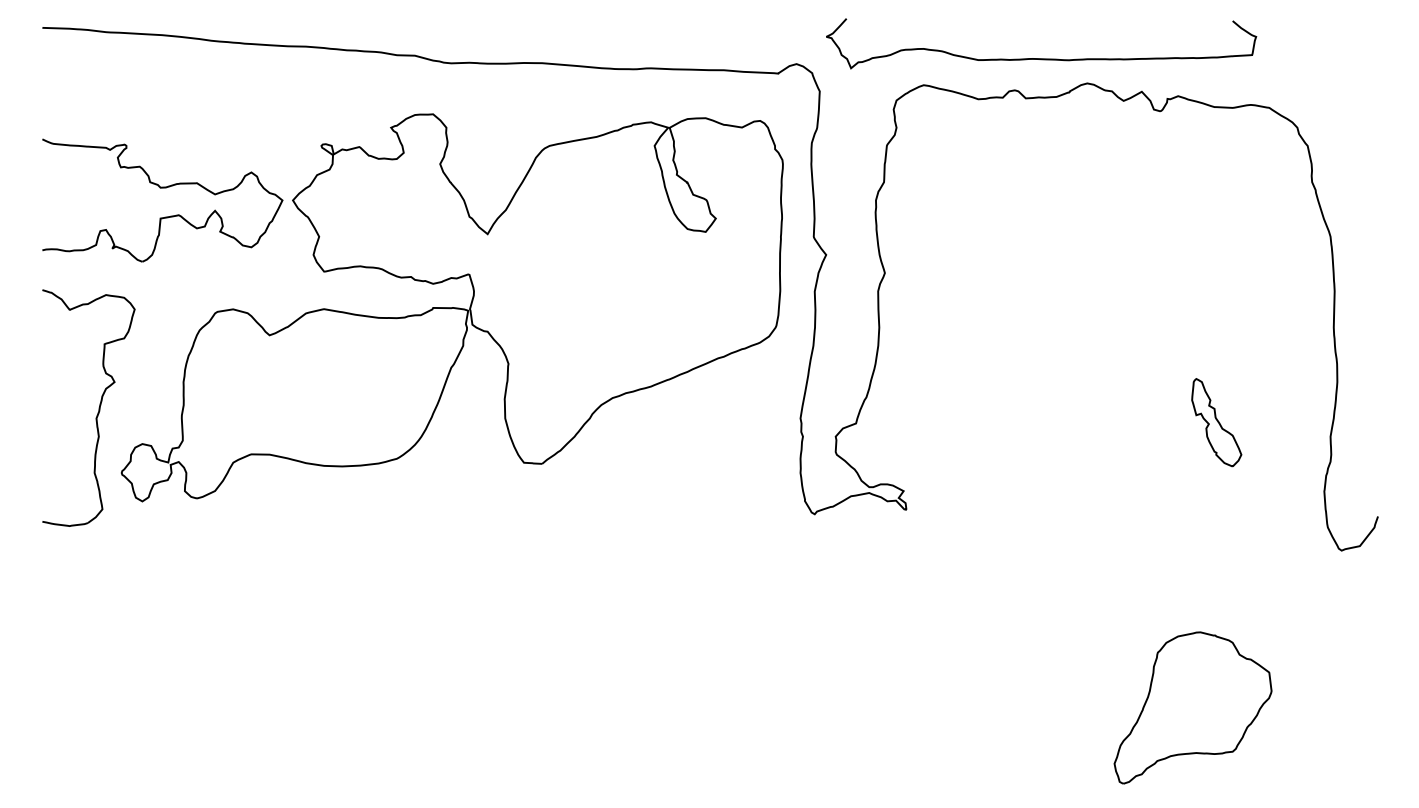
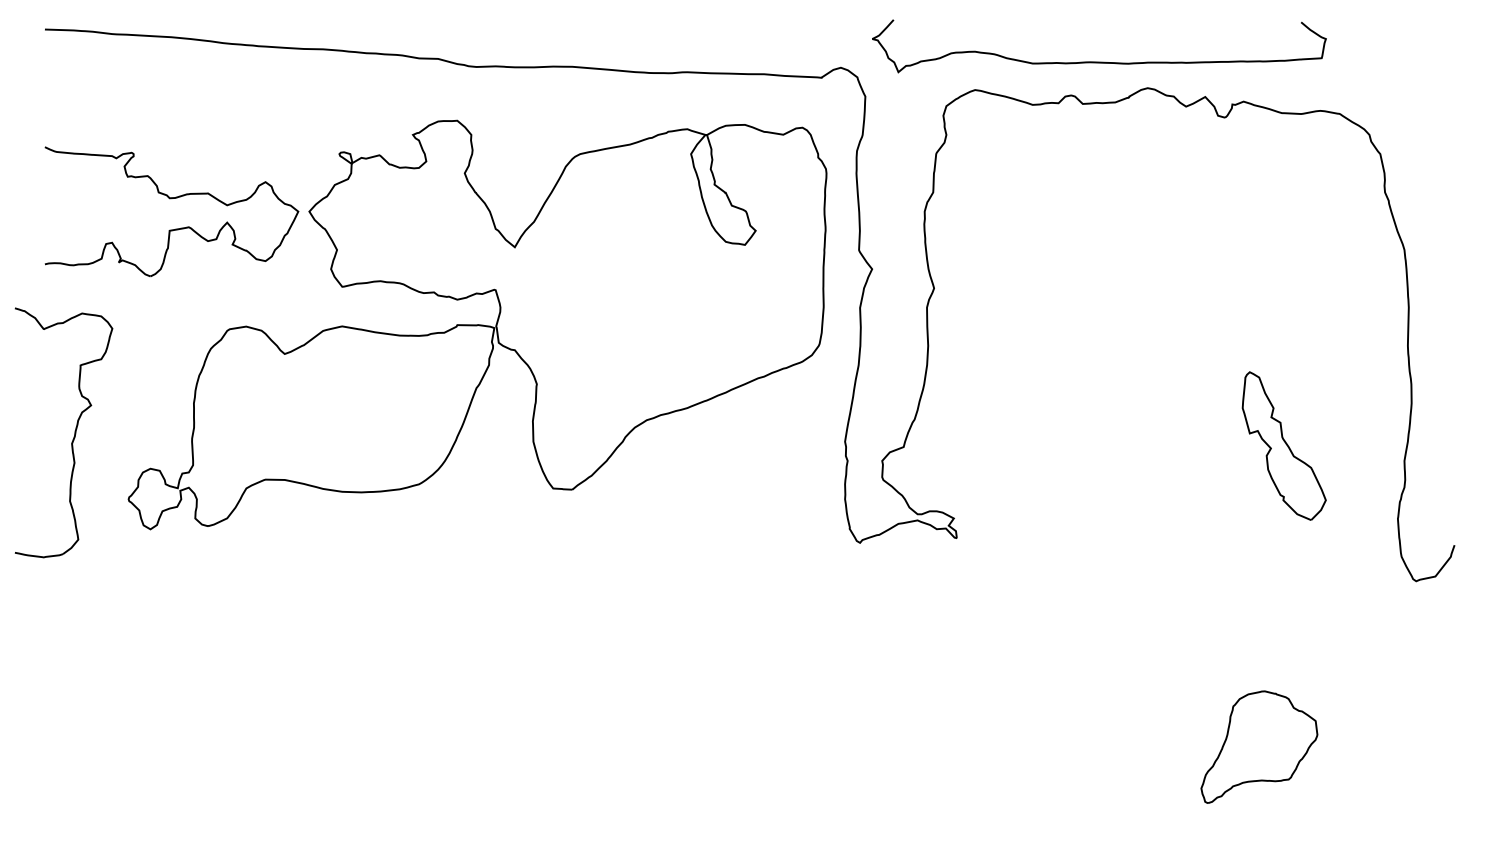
part: (97, 411) -> (73, 436), moved
part: (1216, 422) -> (1284, 446), size x1.6
part: (1193, 707) -> (1259, 746), size x0.7

